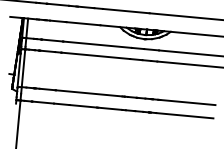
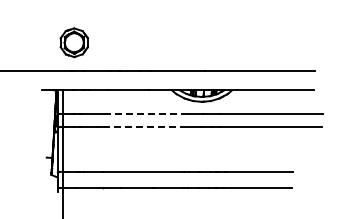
line: (97, 44) -> (147, 113), solid -> dashed
line: (95, 55) -> (146, 126), solid -> dashed

